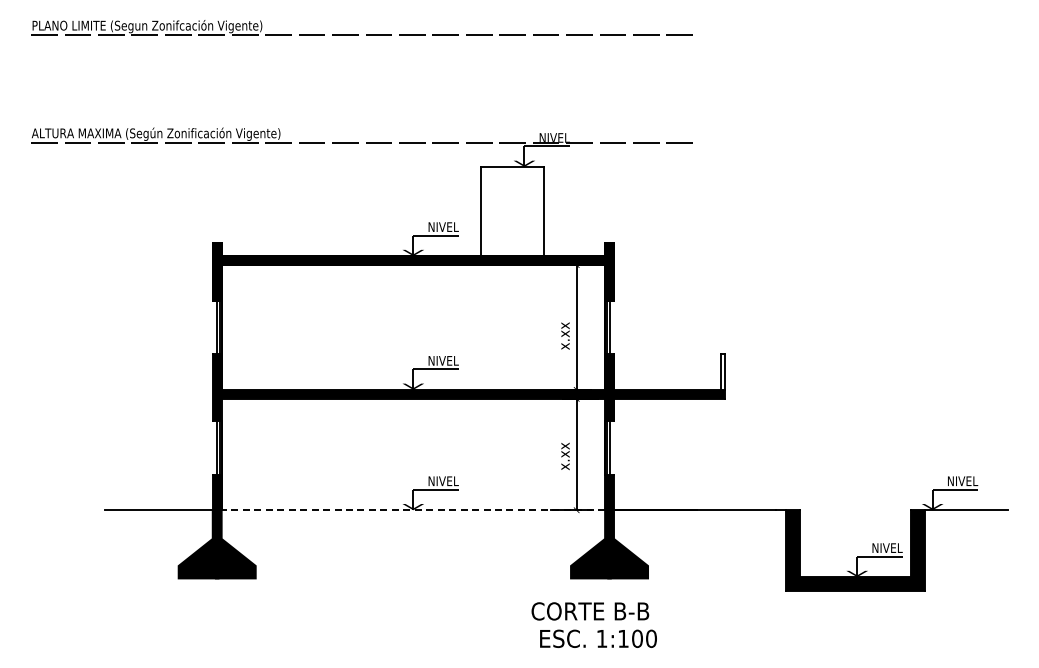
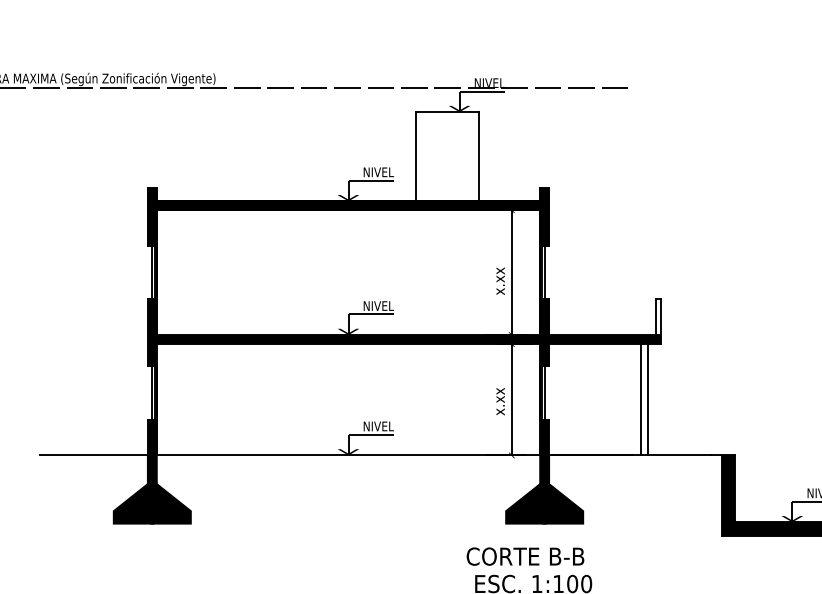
line: (706, 454) -> (641, 399), added
line: (712, 454) -> (647, 399), added
line: (413, 510) -> (348, 455), dashed -> solid

